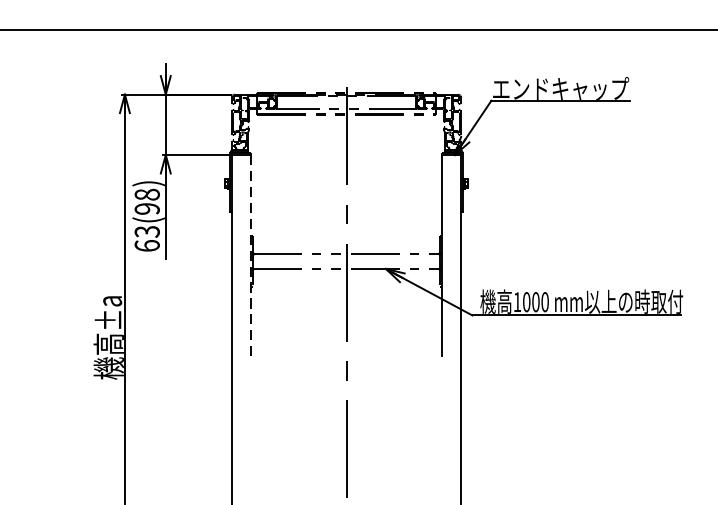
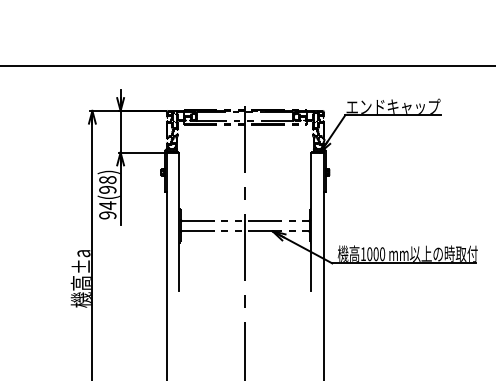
text: (146, 238) -> (107, 210), 63(98) -> 94(98)
line: (251, 256) -> (179, 222), dashed -> solid

